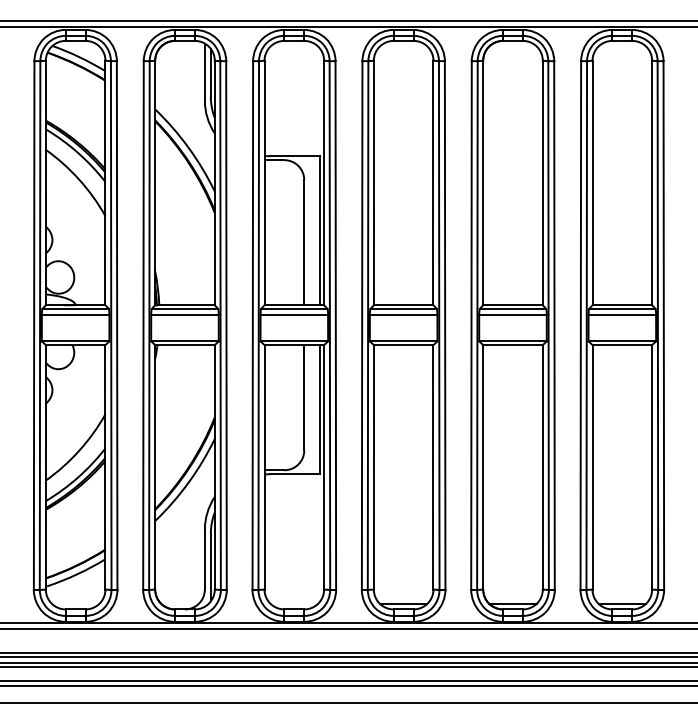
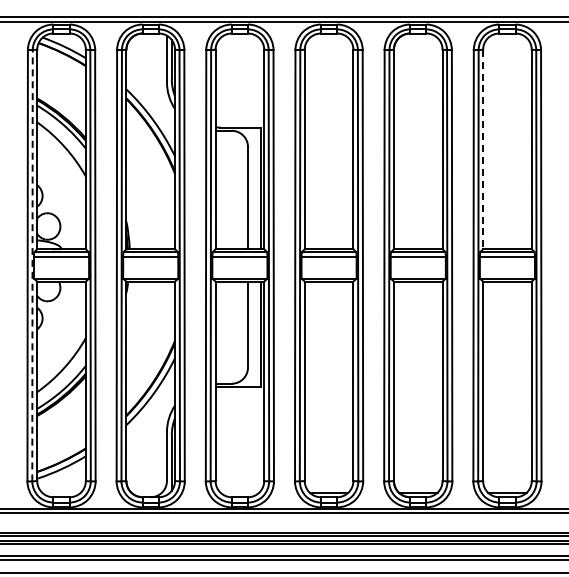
line: (592, 183) -> (483, 149), solid -> dashed
line: (40, 325) -> (32, 265), solid -> dashed

